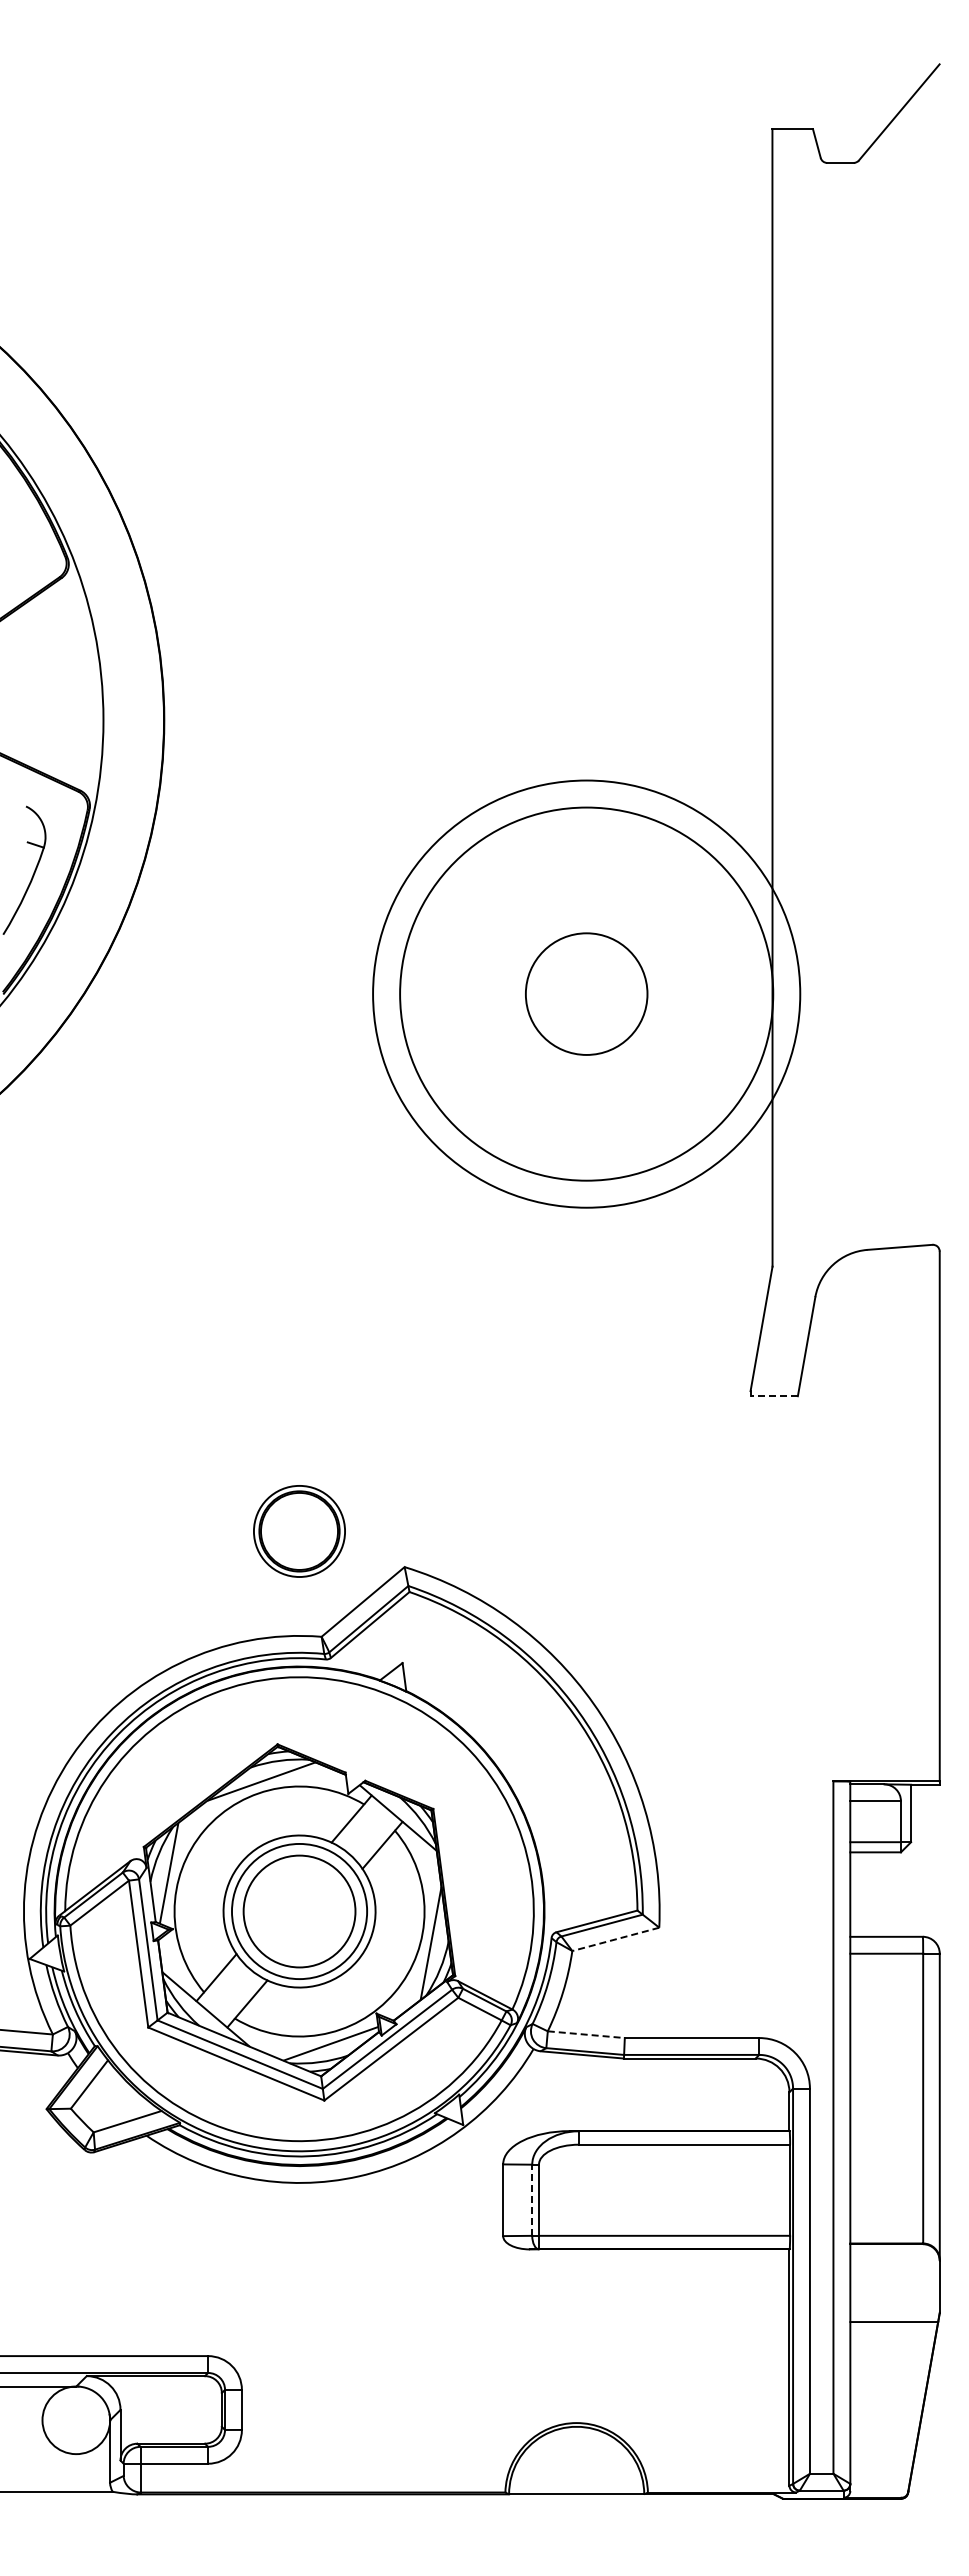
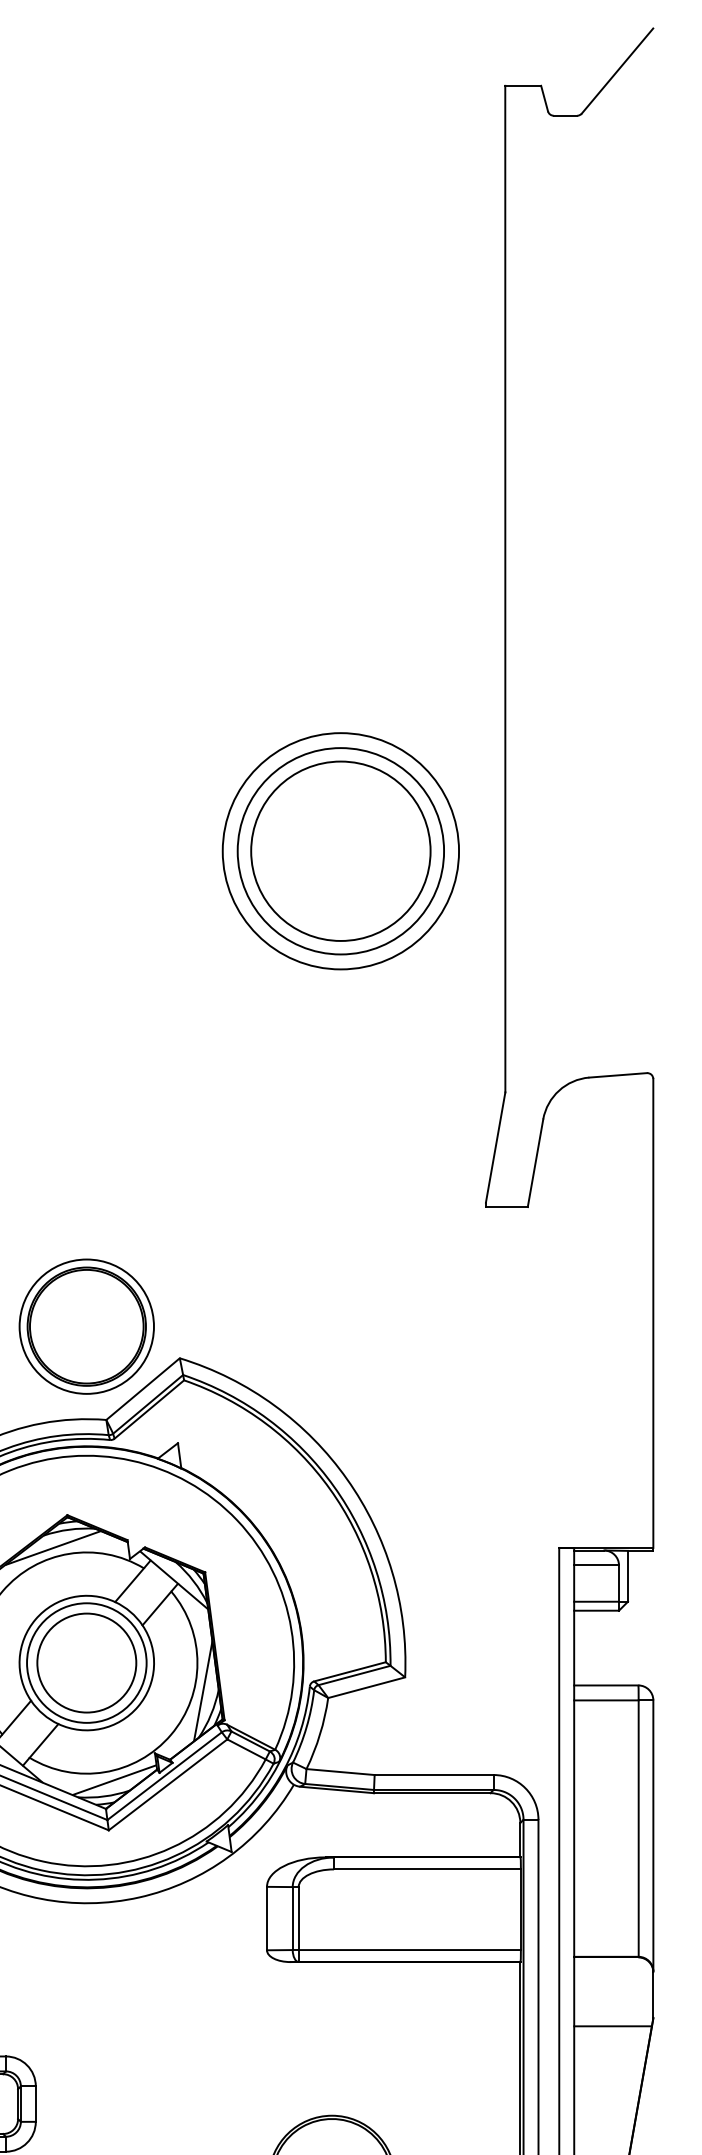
circle: (586, 993) -> (340, 850), size x0.62
circle: (586, 993) -> (340, 850), size x0.62
circle: (586, 993) -> (340, 850), size x1.67
line: (774, 1396) -> (507, 1207), dashed -> solid
part: (299, 1531) -> (86, 1326), size x1.67
line: (615, 1939) -> (366, 1687), dashed -> solid
line: (586, 2034) -> (340, 1771), dashed -> solid
line: (532, 2200) -> (292, 1918), dashed -> solid

